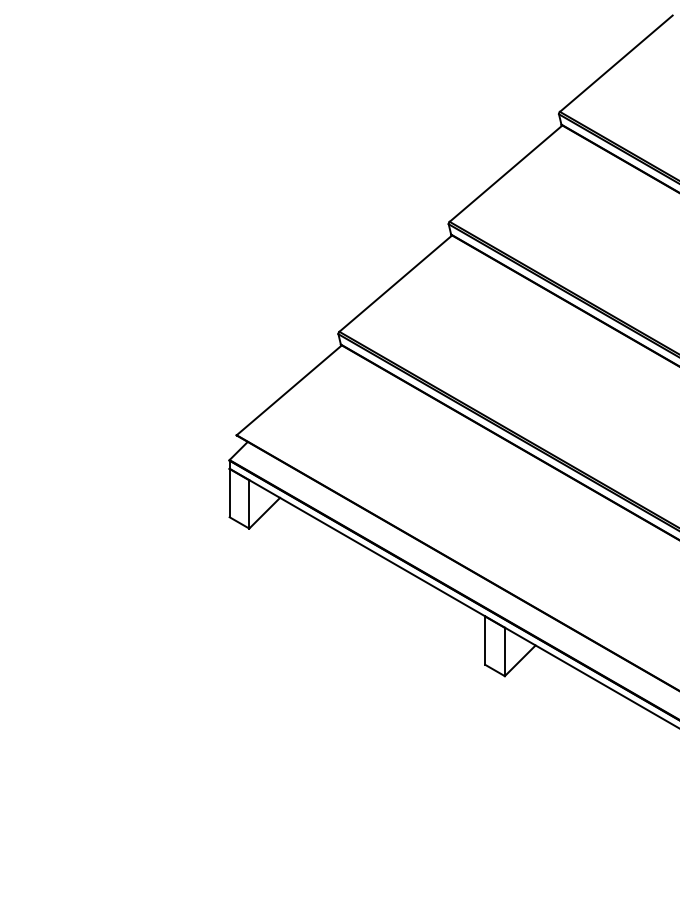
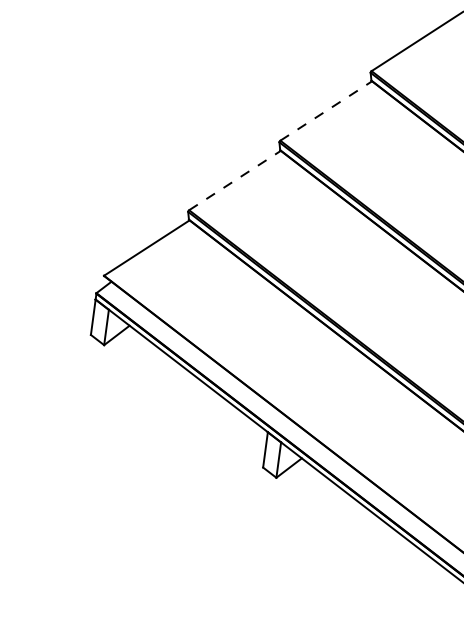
line: (506, 173) -> (326, 110), solid -> dashed
line: (396, 283) -> (235, 180), solid -> dashed

